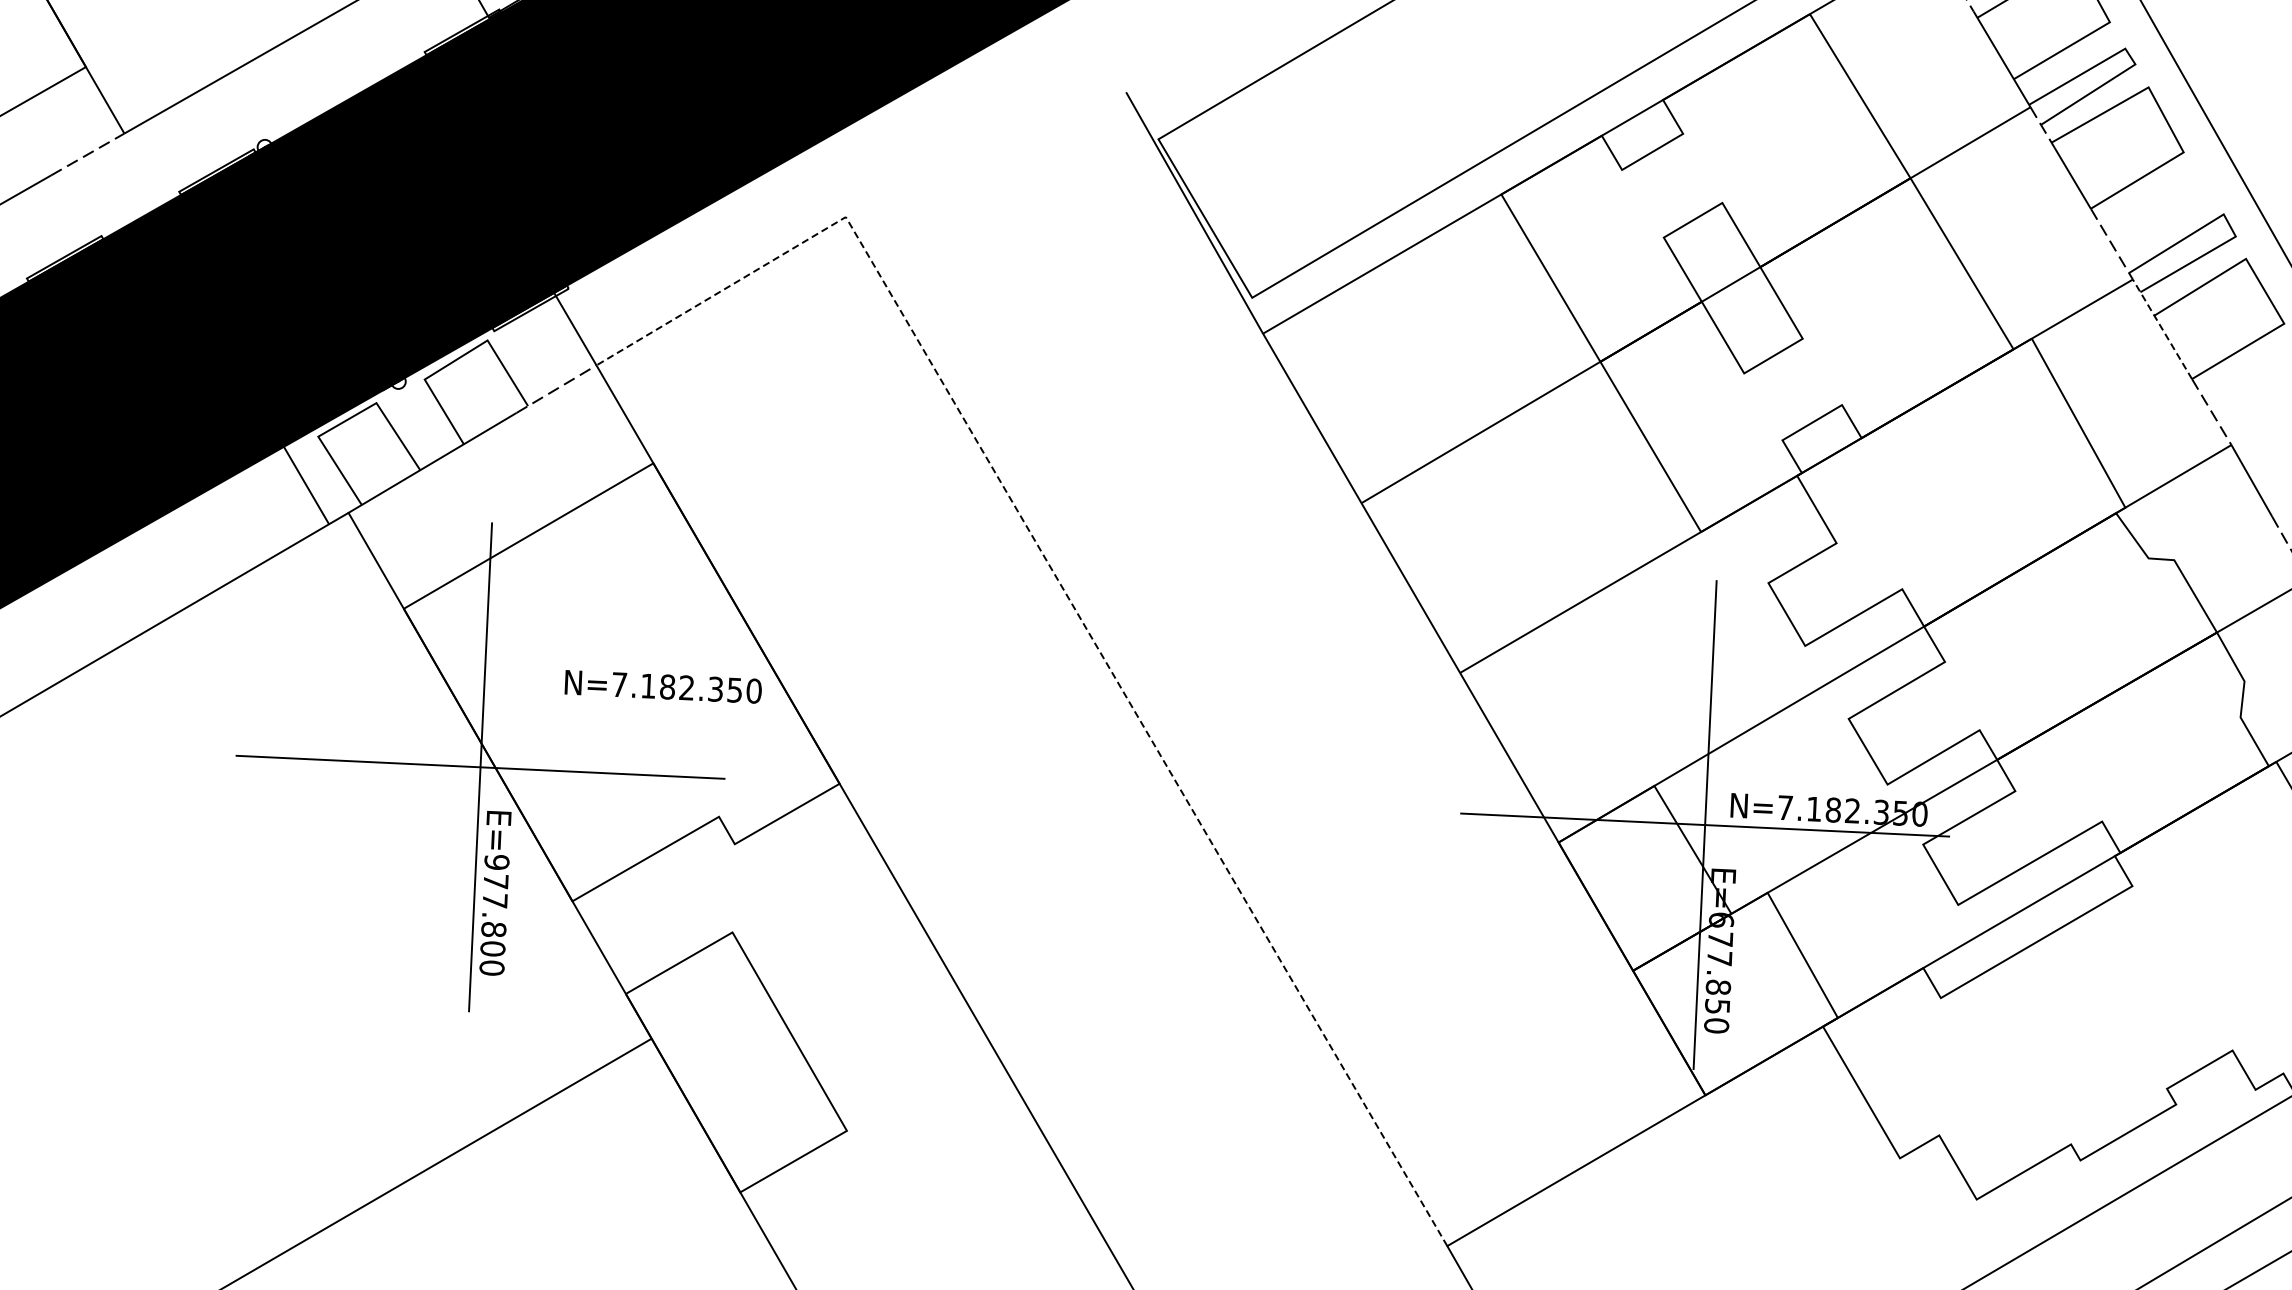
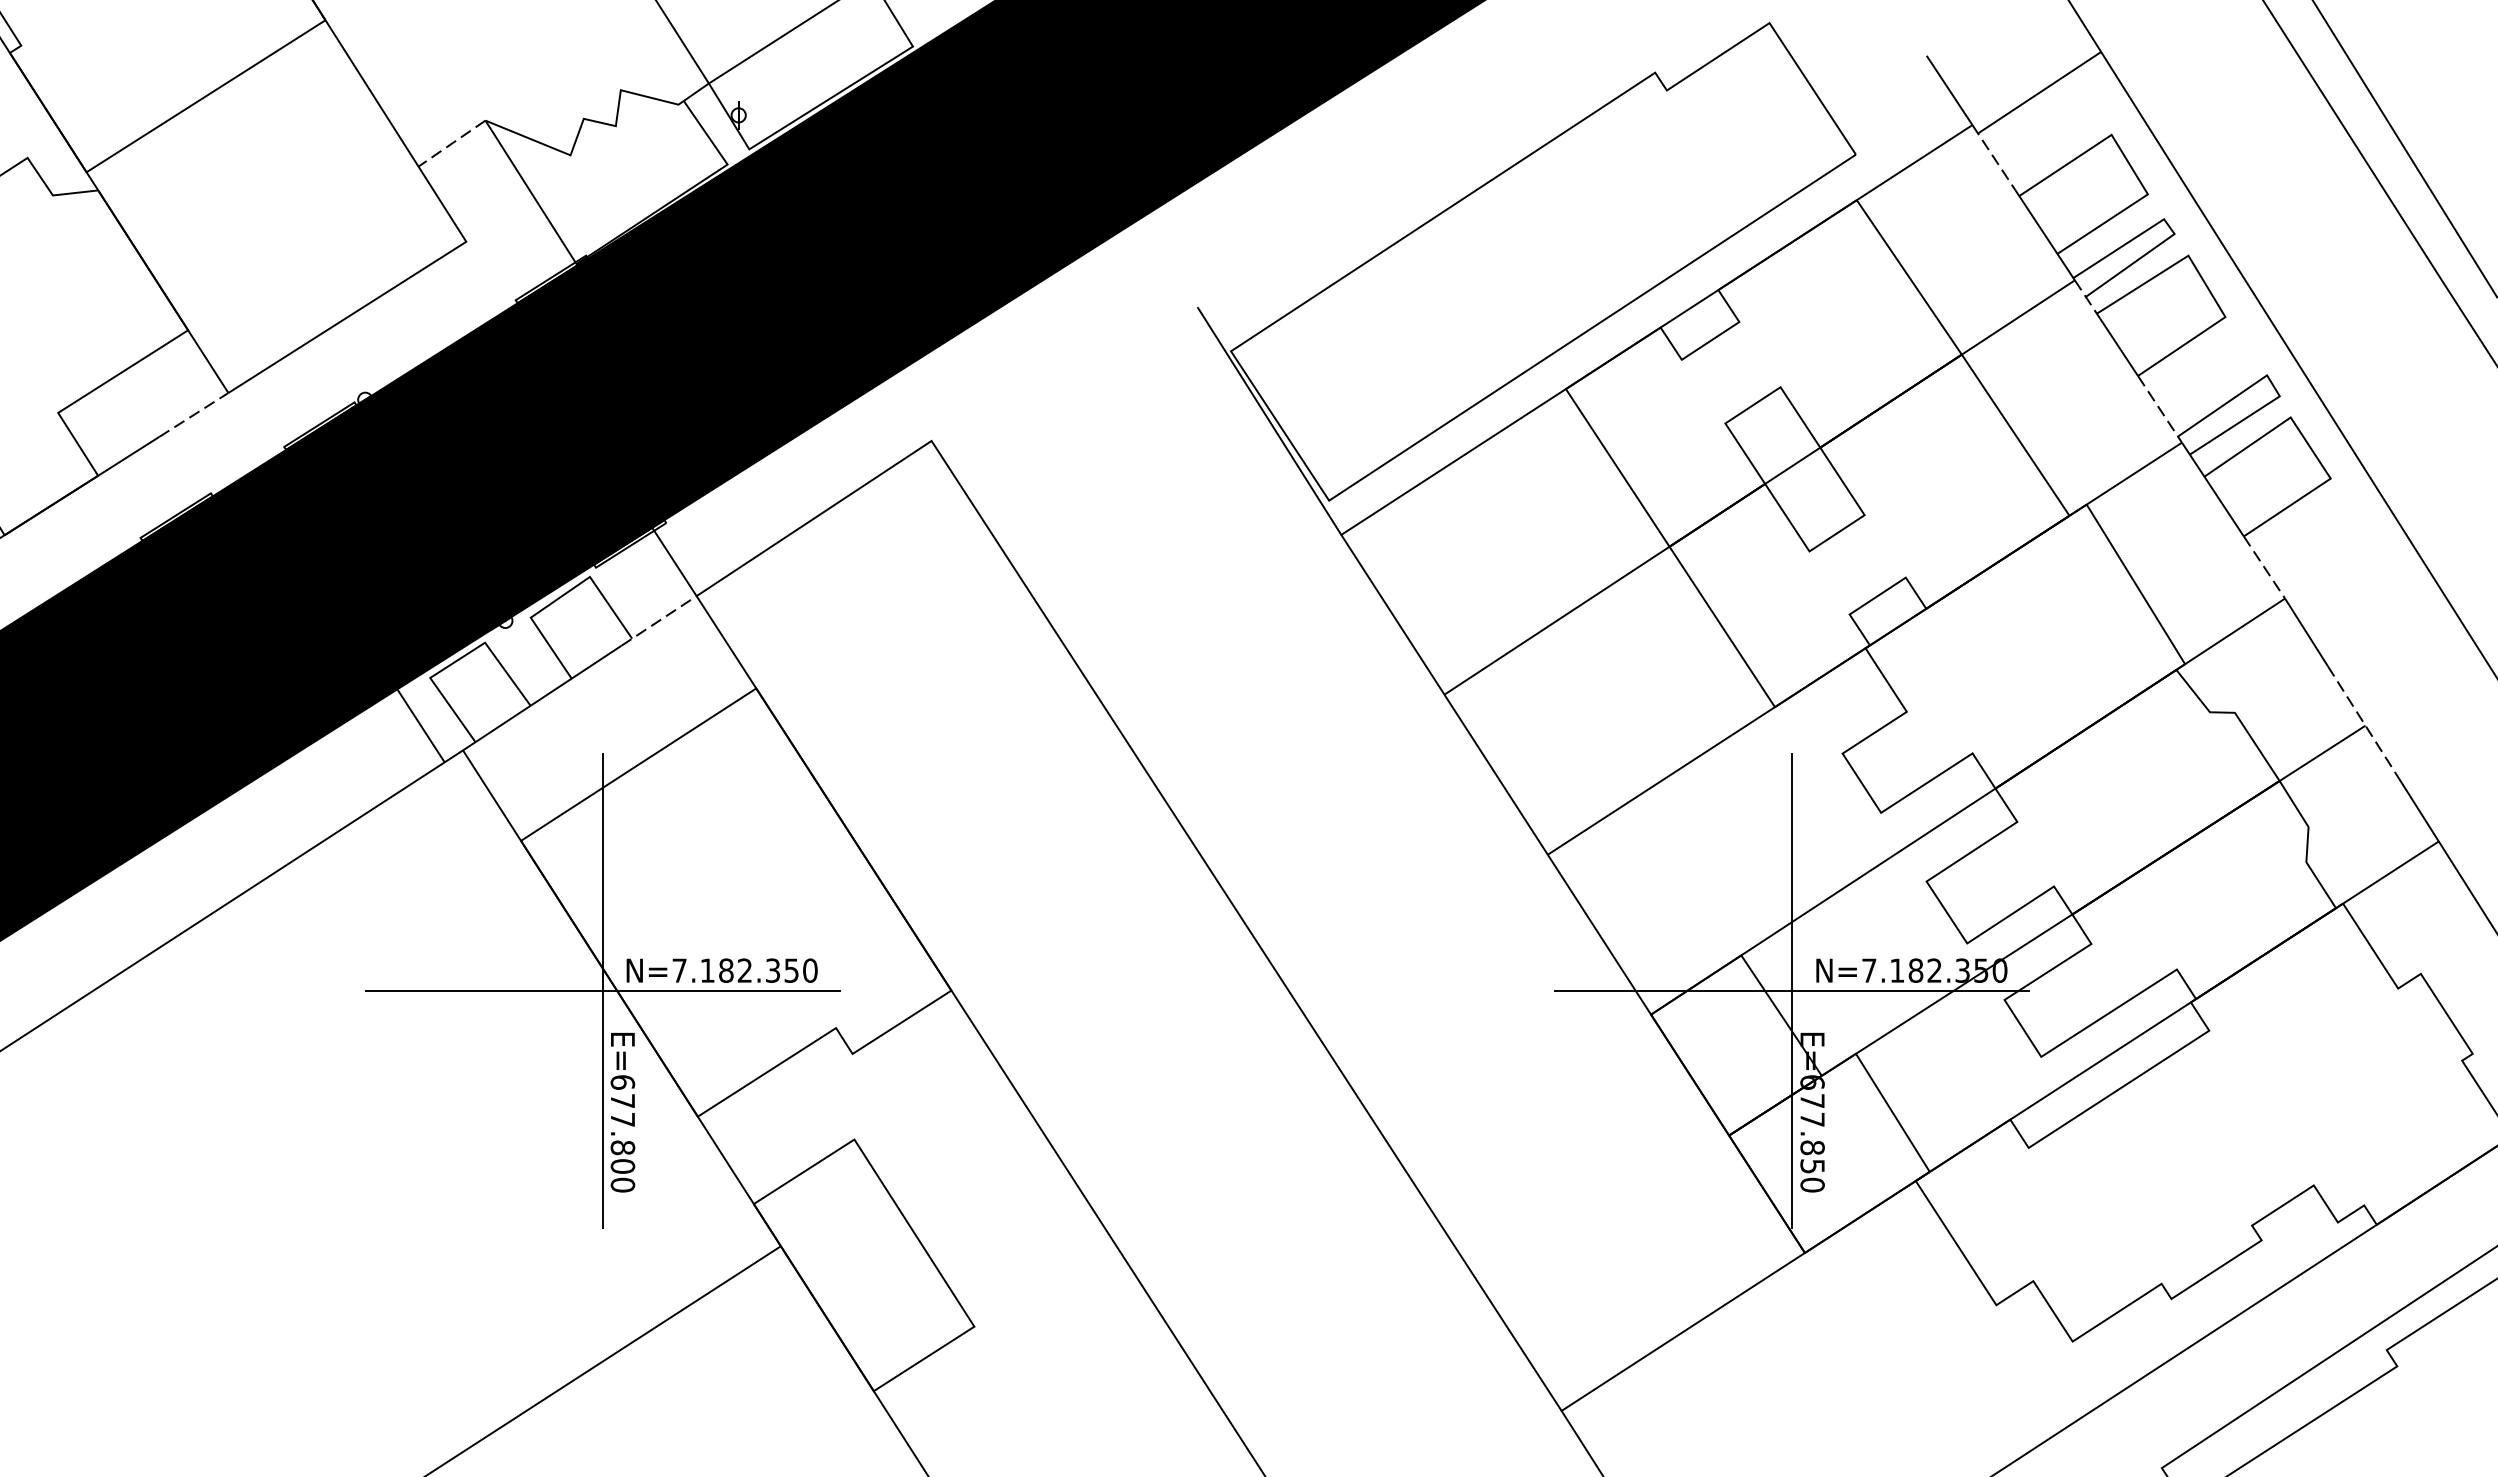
line: (2162, 329) -> (2212, 489), dashed -> solid
line: (1072, 605) -> (1169, 807), dashed -> solid
text: (662, 686) -> (721, 970), moved
text: (496, 862) -> (622, 1082), E=977.800 -> E=677.800

